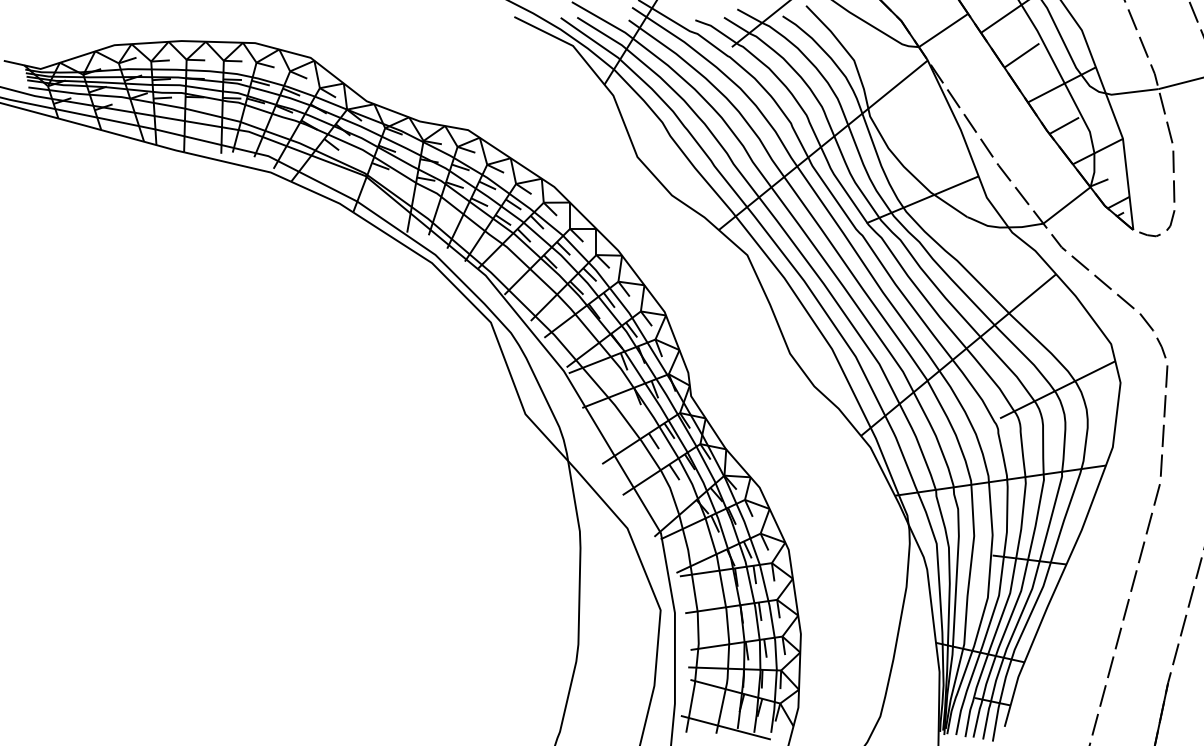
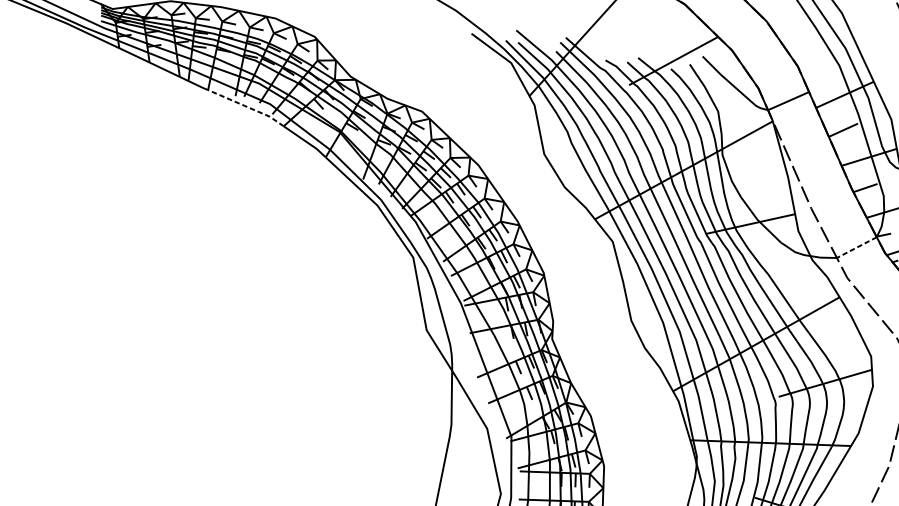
line: (239, 165) -> (247, 107), solid -> dashed
line: (1066, 205) -> (856, 247), solid -> dashed

